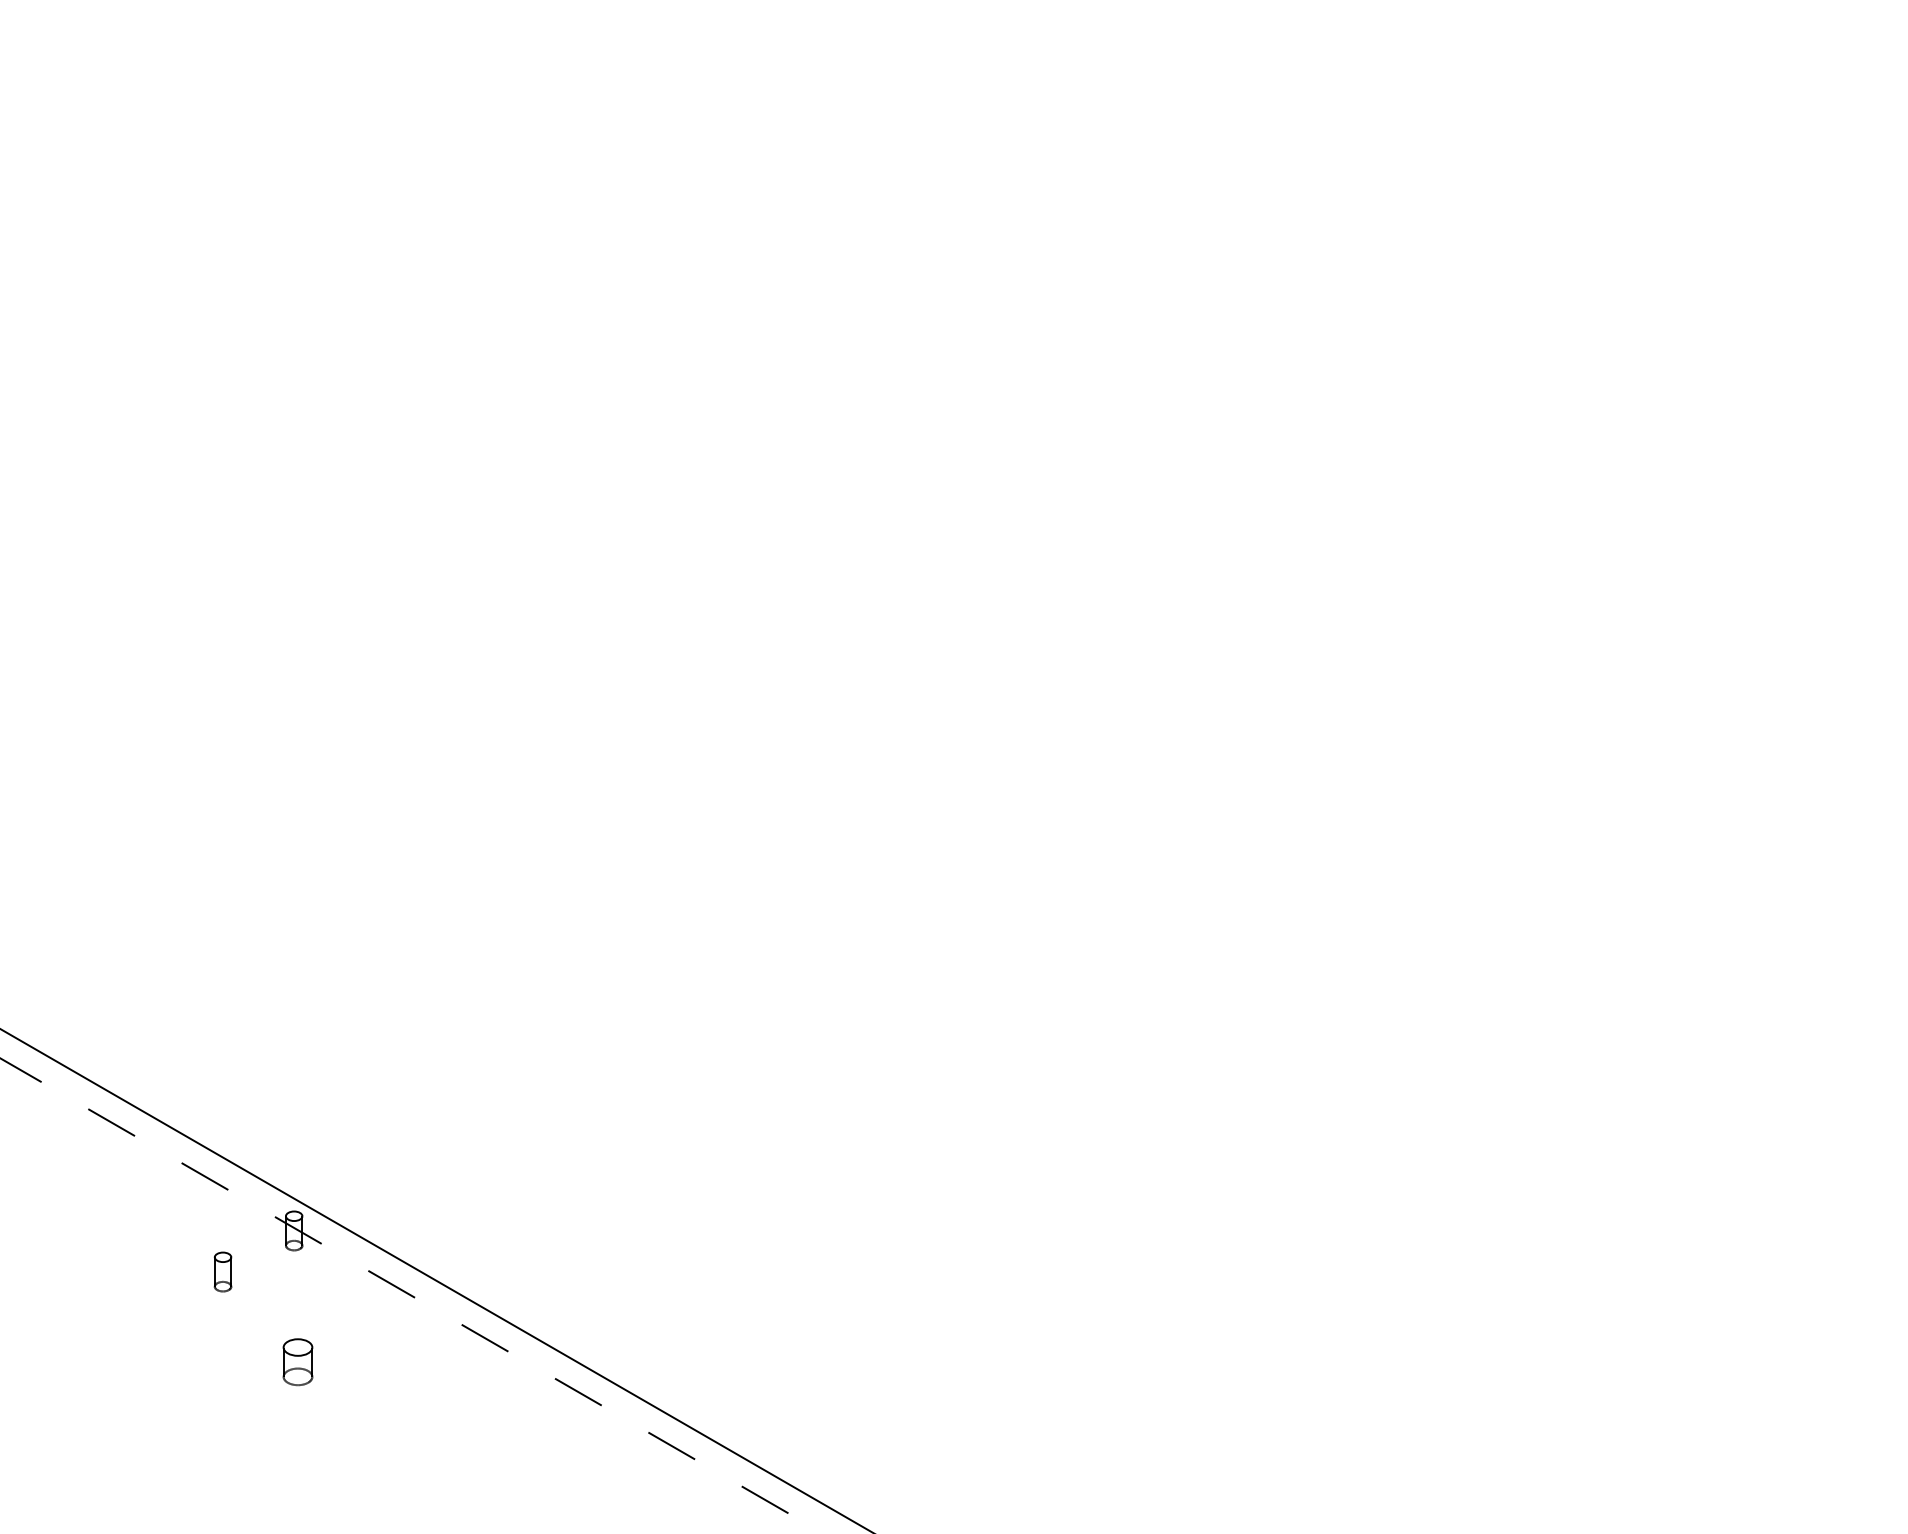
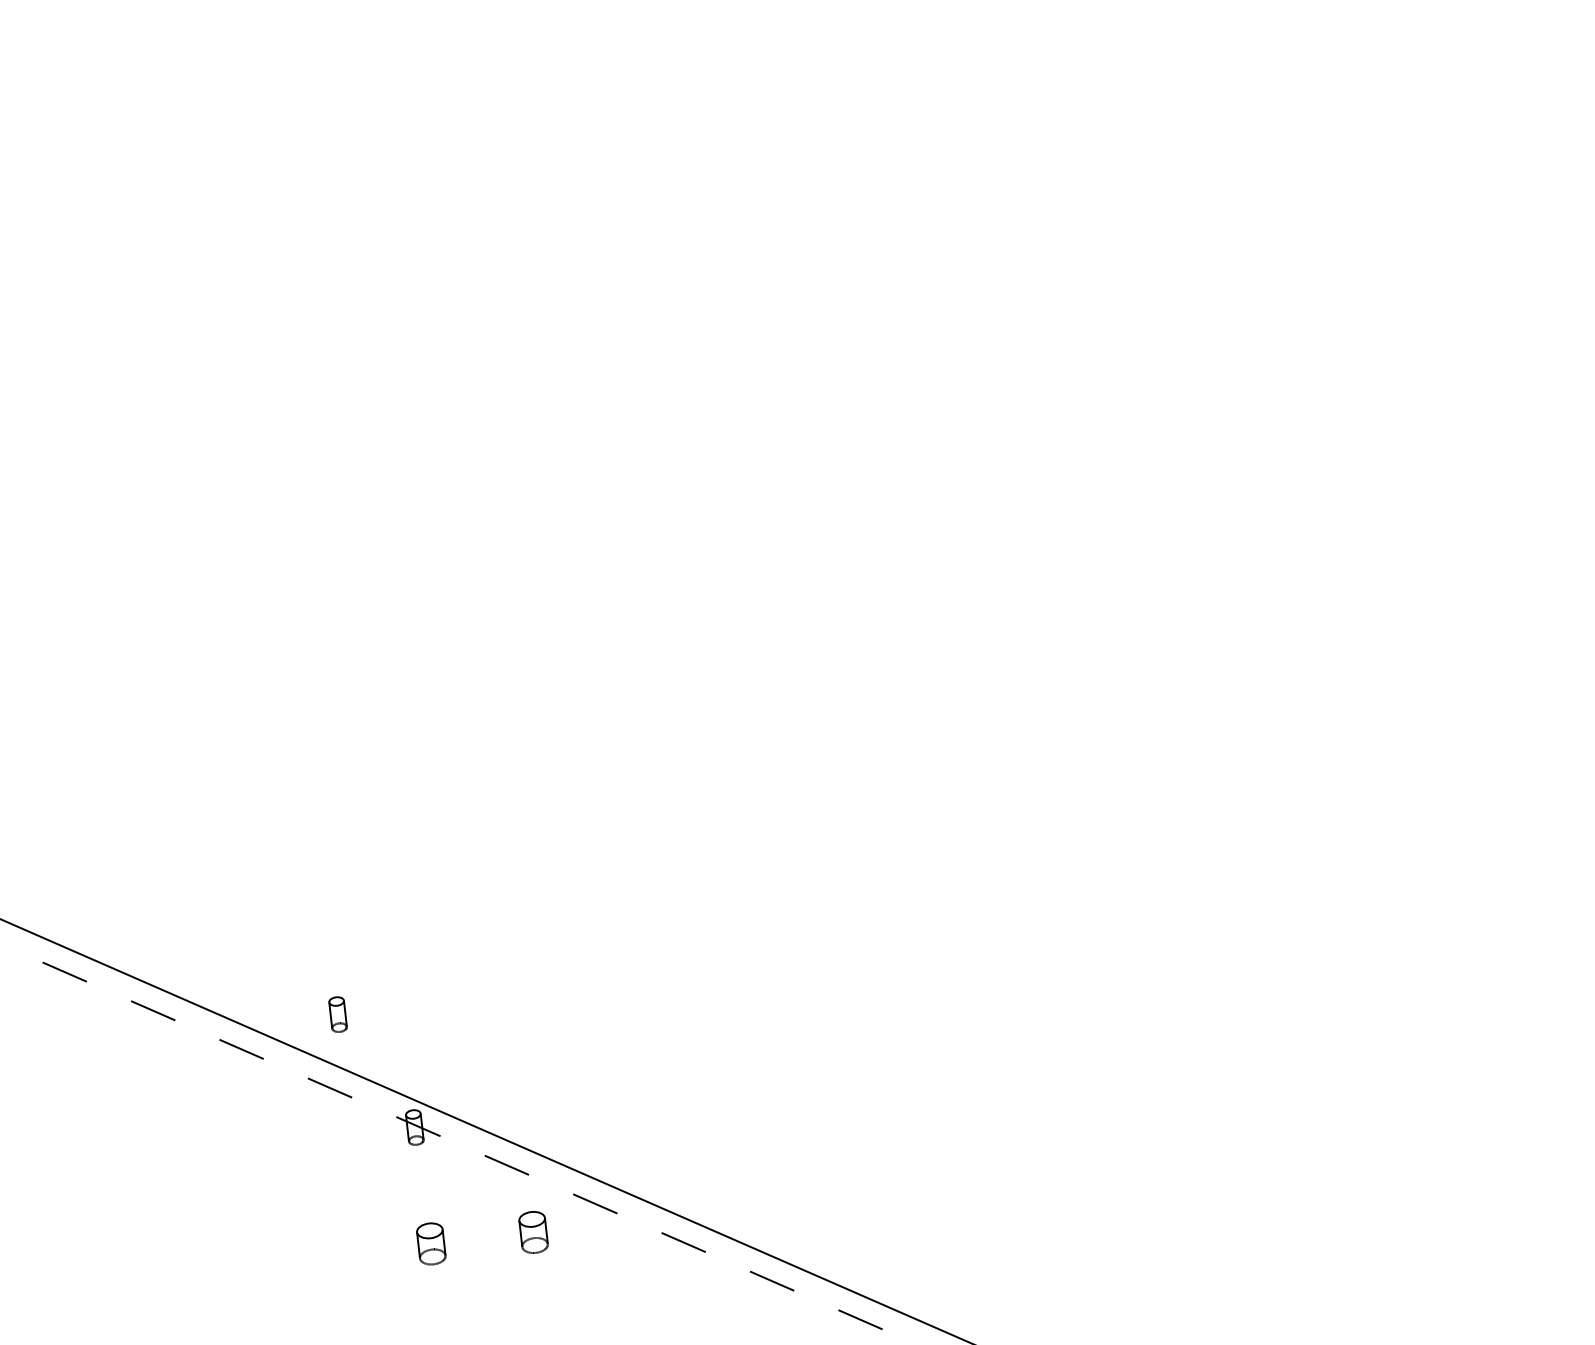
part: (222, 1271) -> (337, 1014), moved
part: (412, 1362) -> (533, 1232), added

